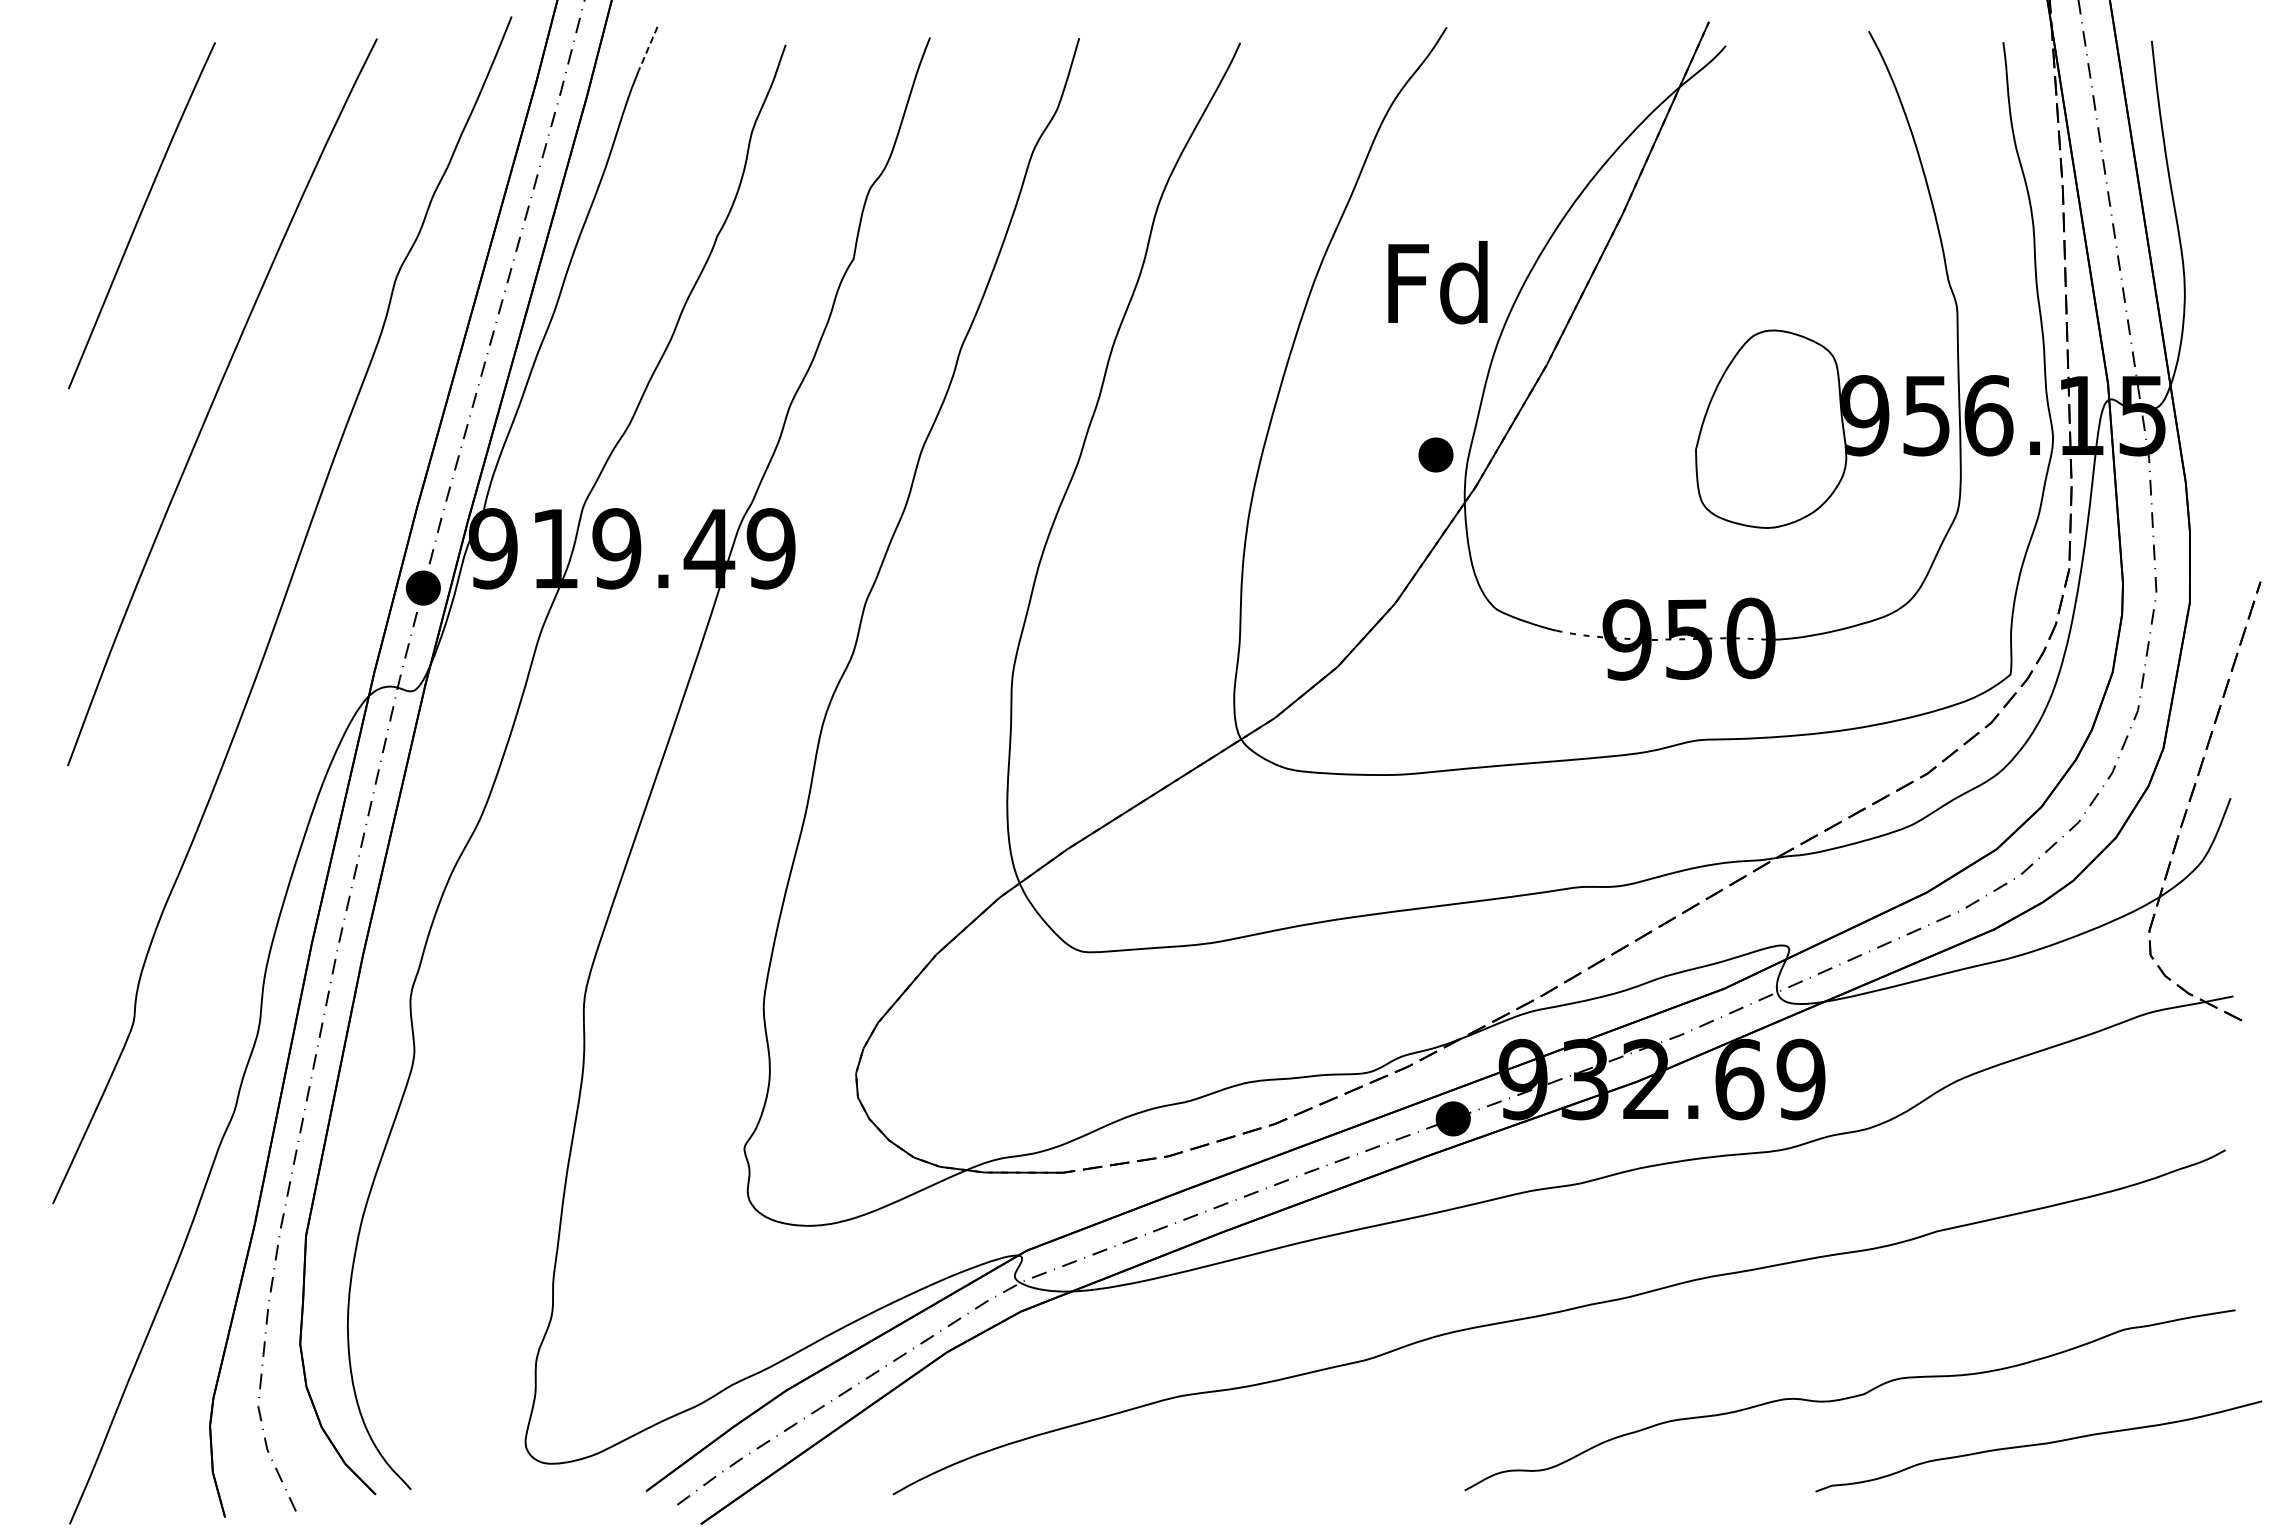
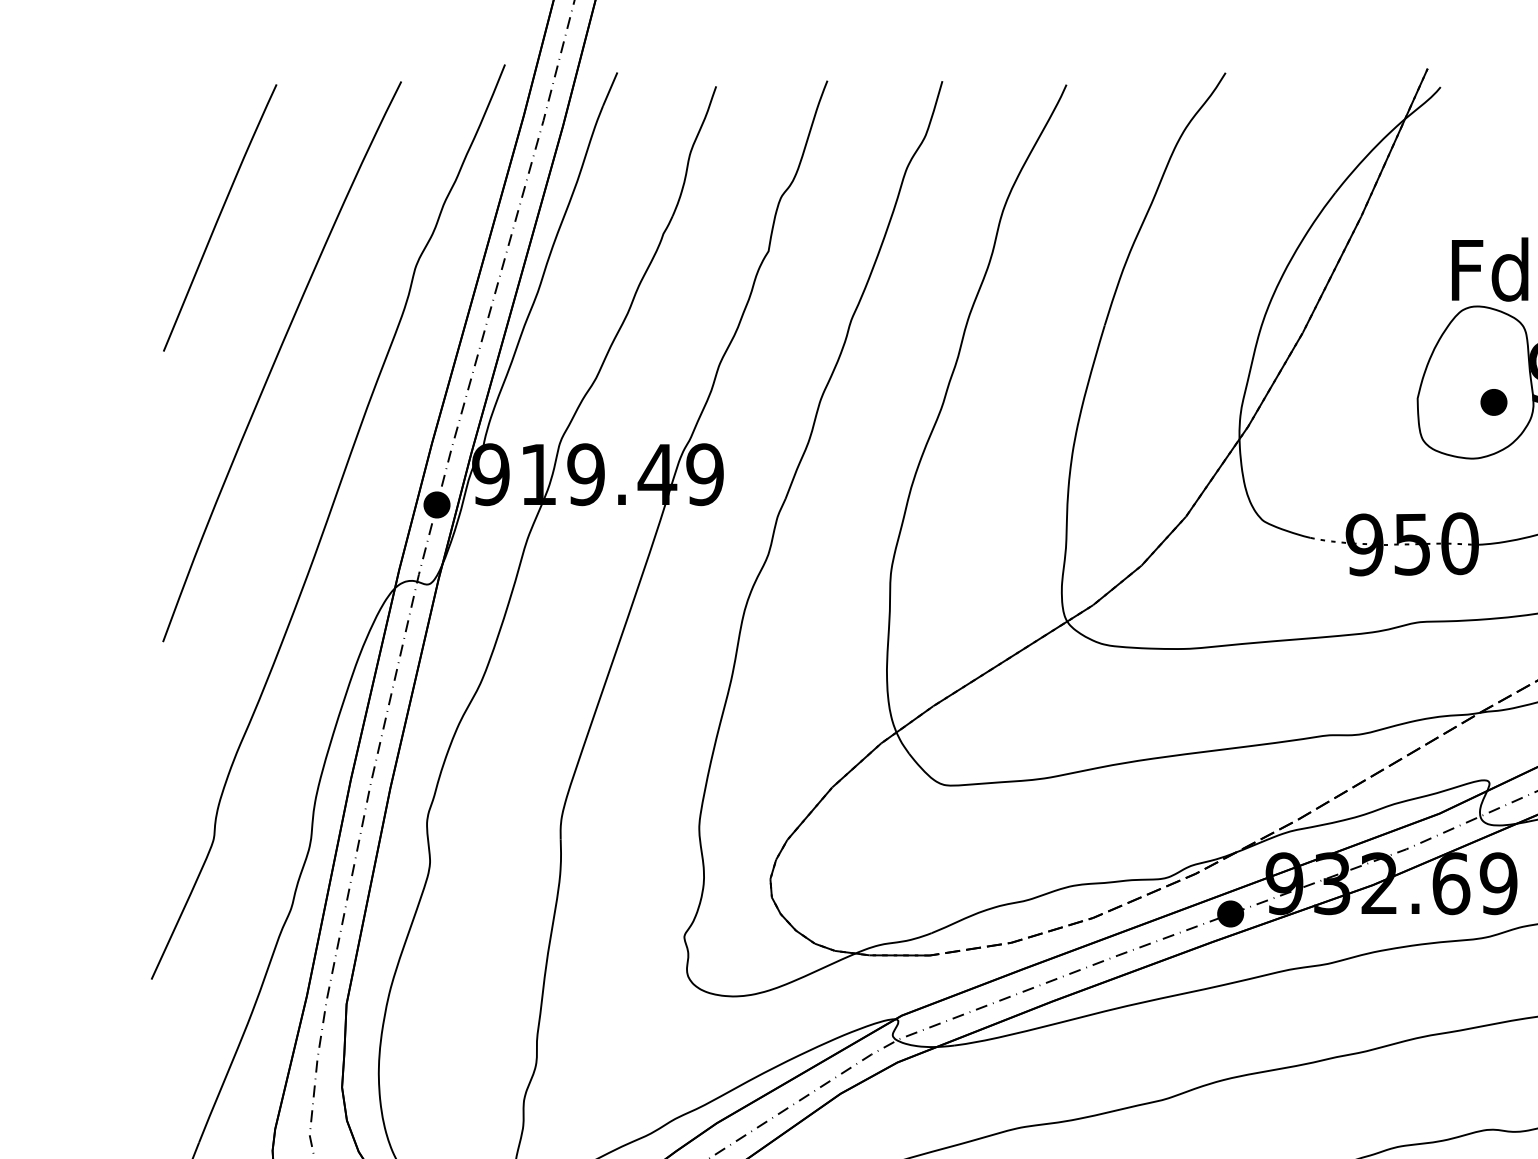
line: (648, 48) -> (610, 89), dashed -> solid
text: (1437, 282) -> (1489, 269), moved
part: (1435, 454) -> (1493, 402), moved

